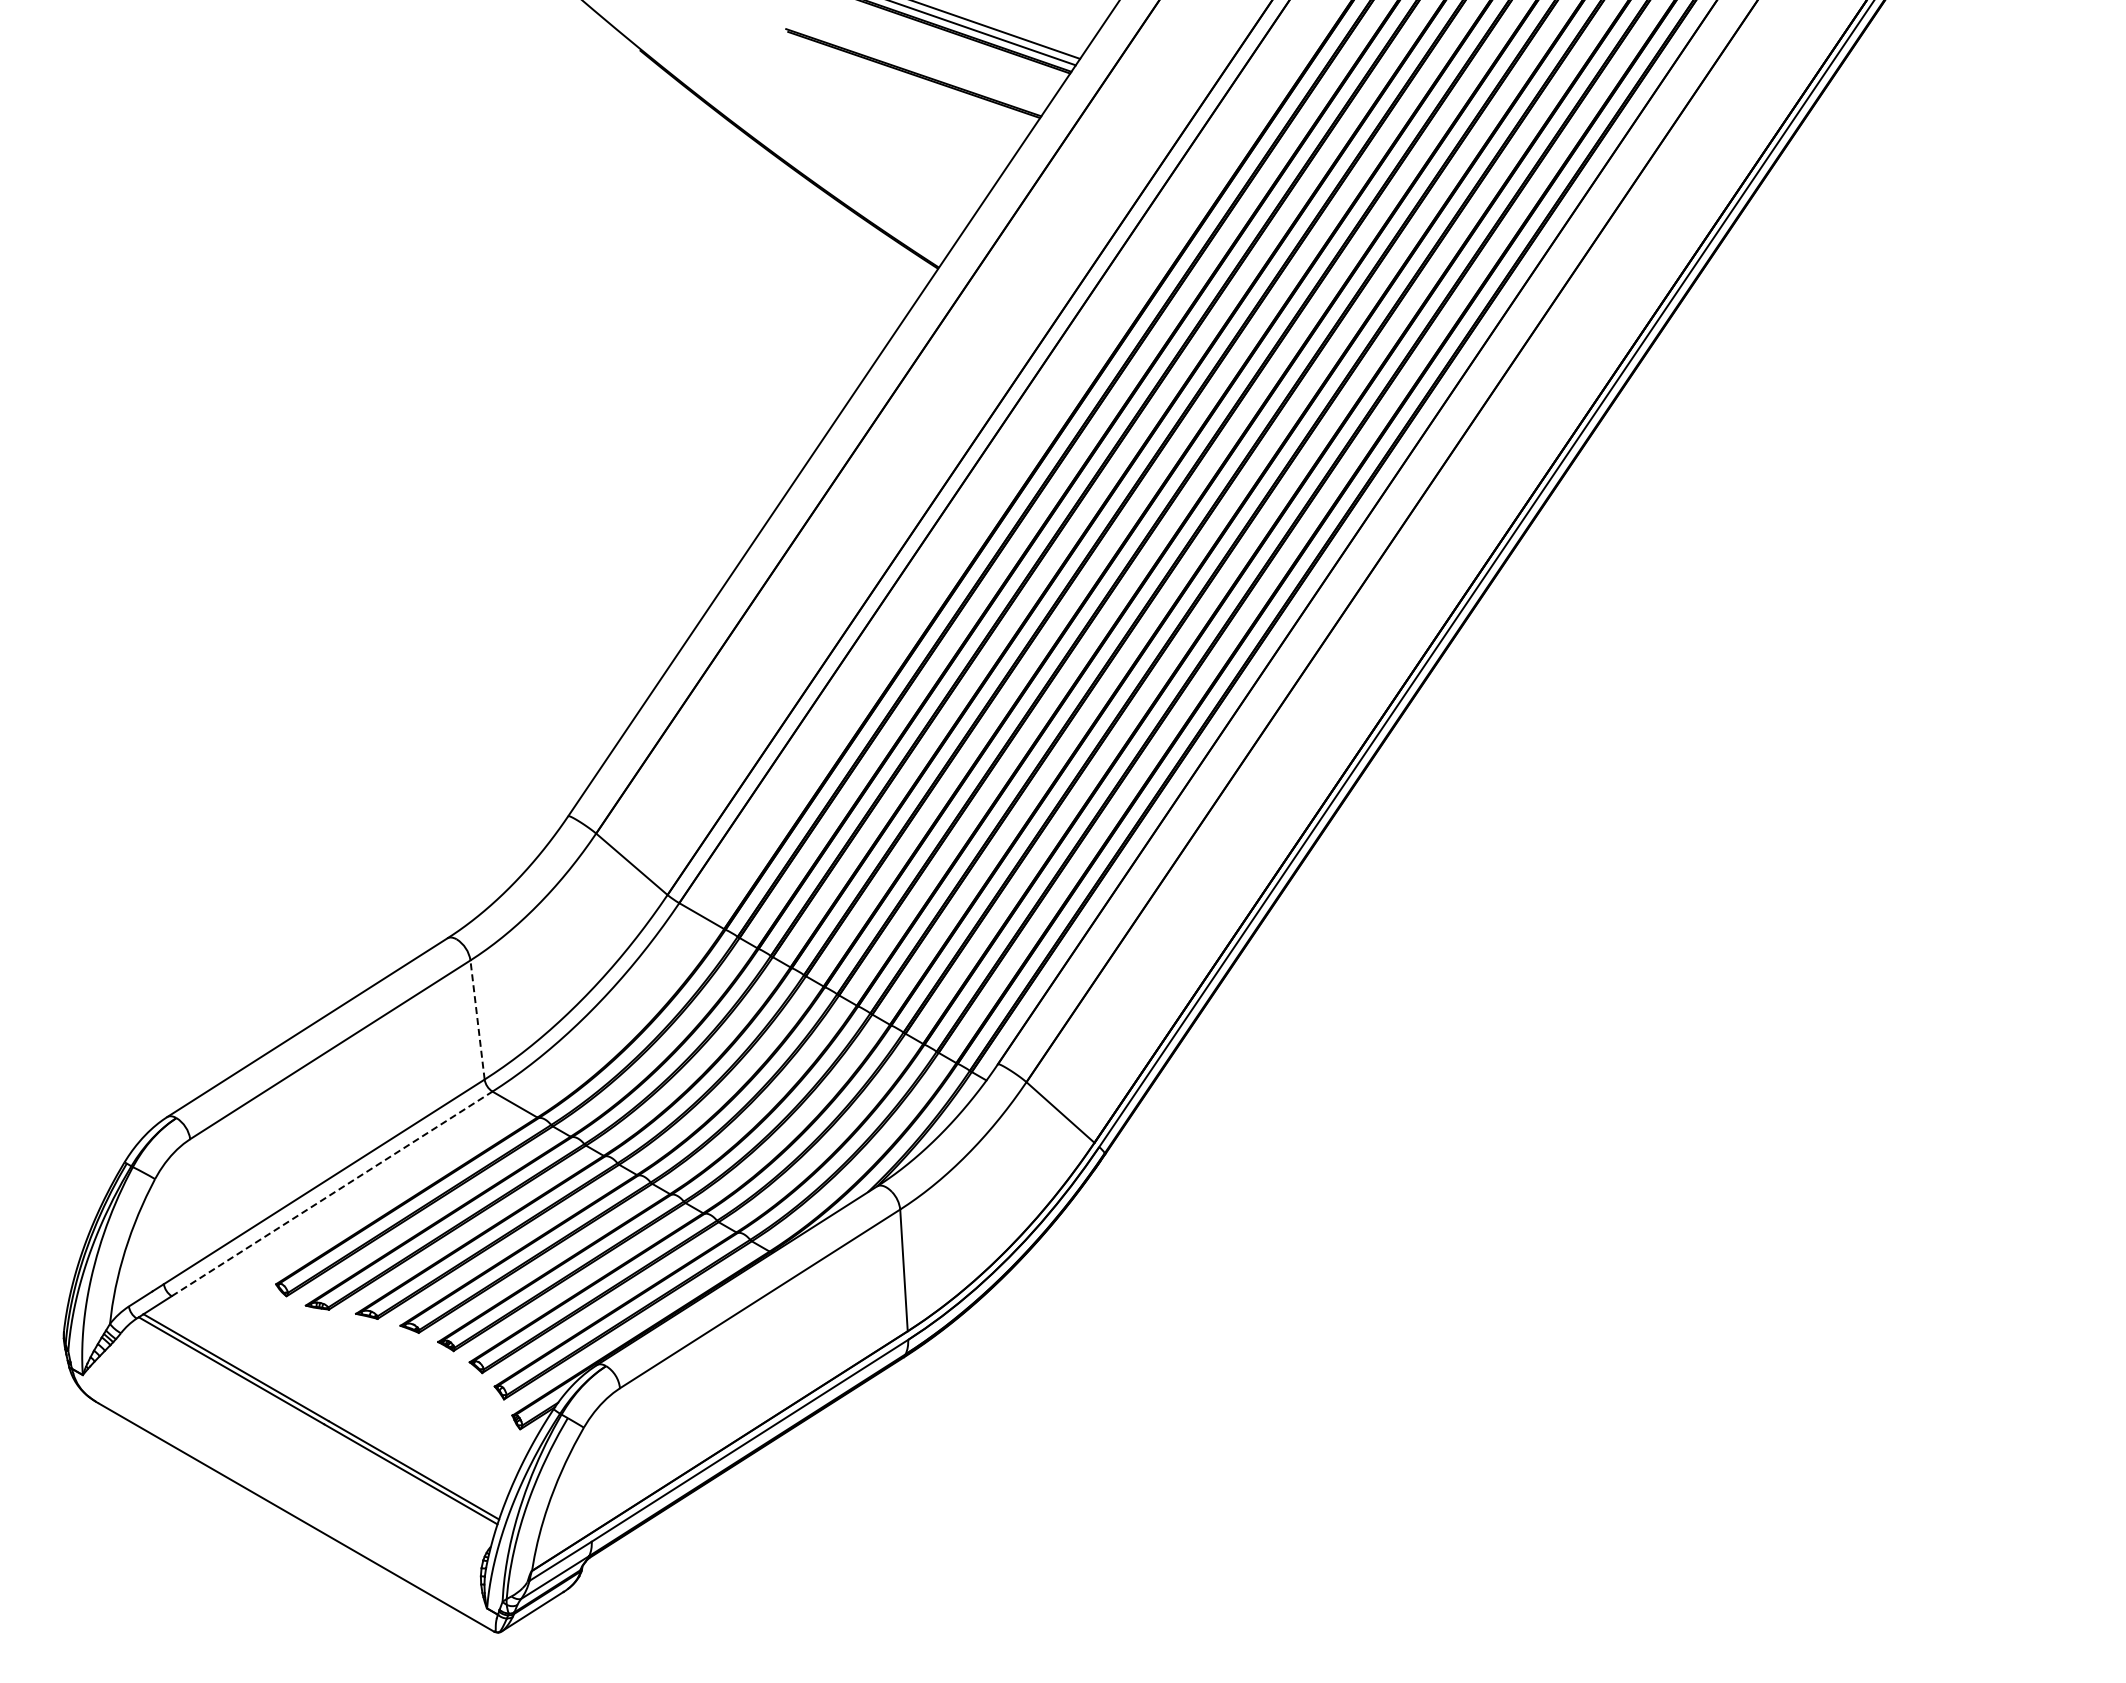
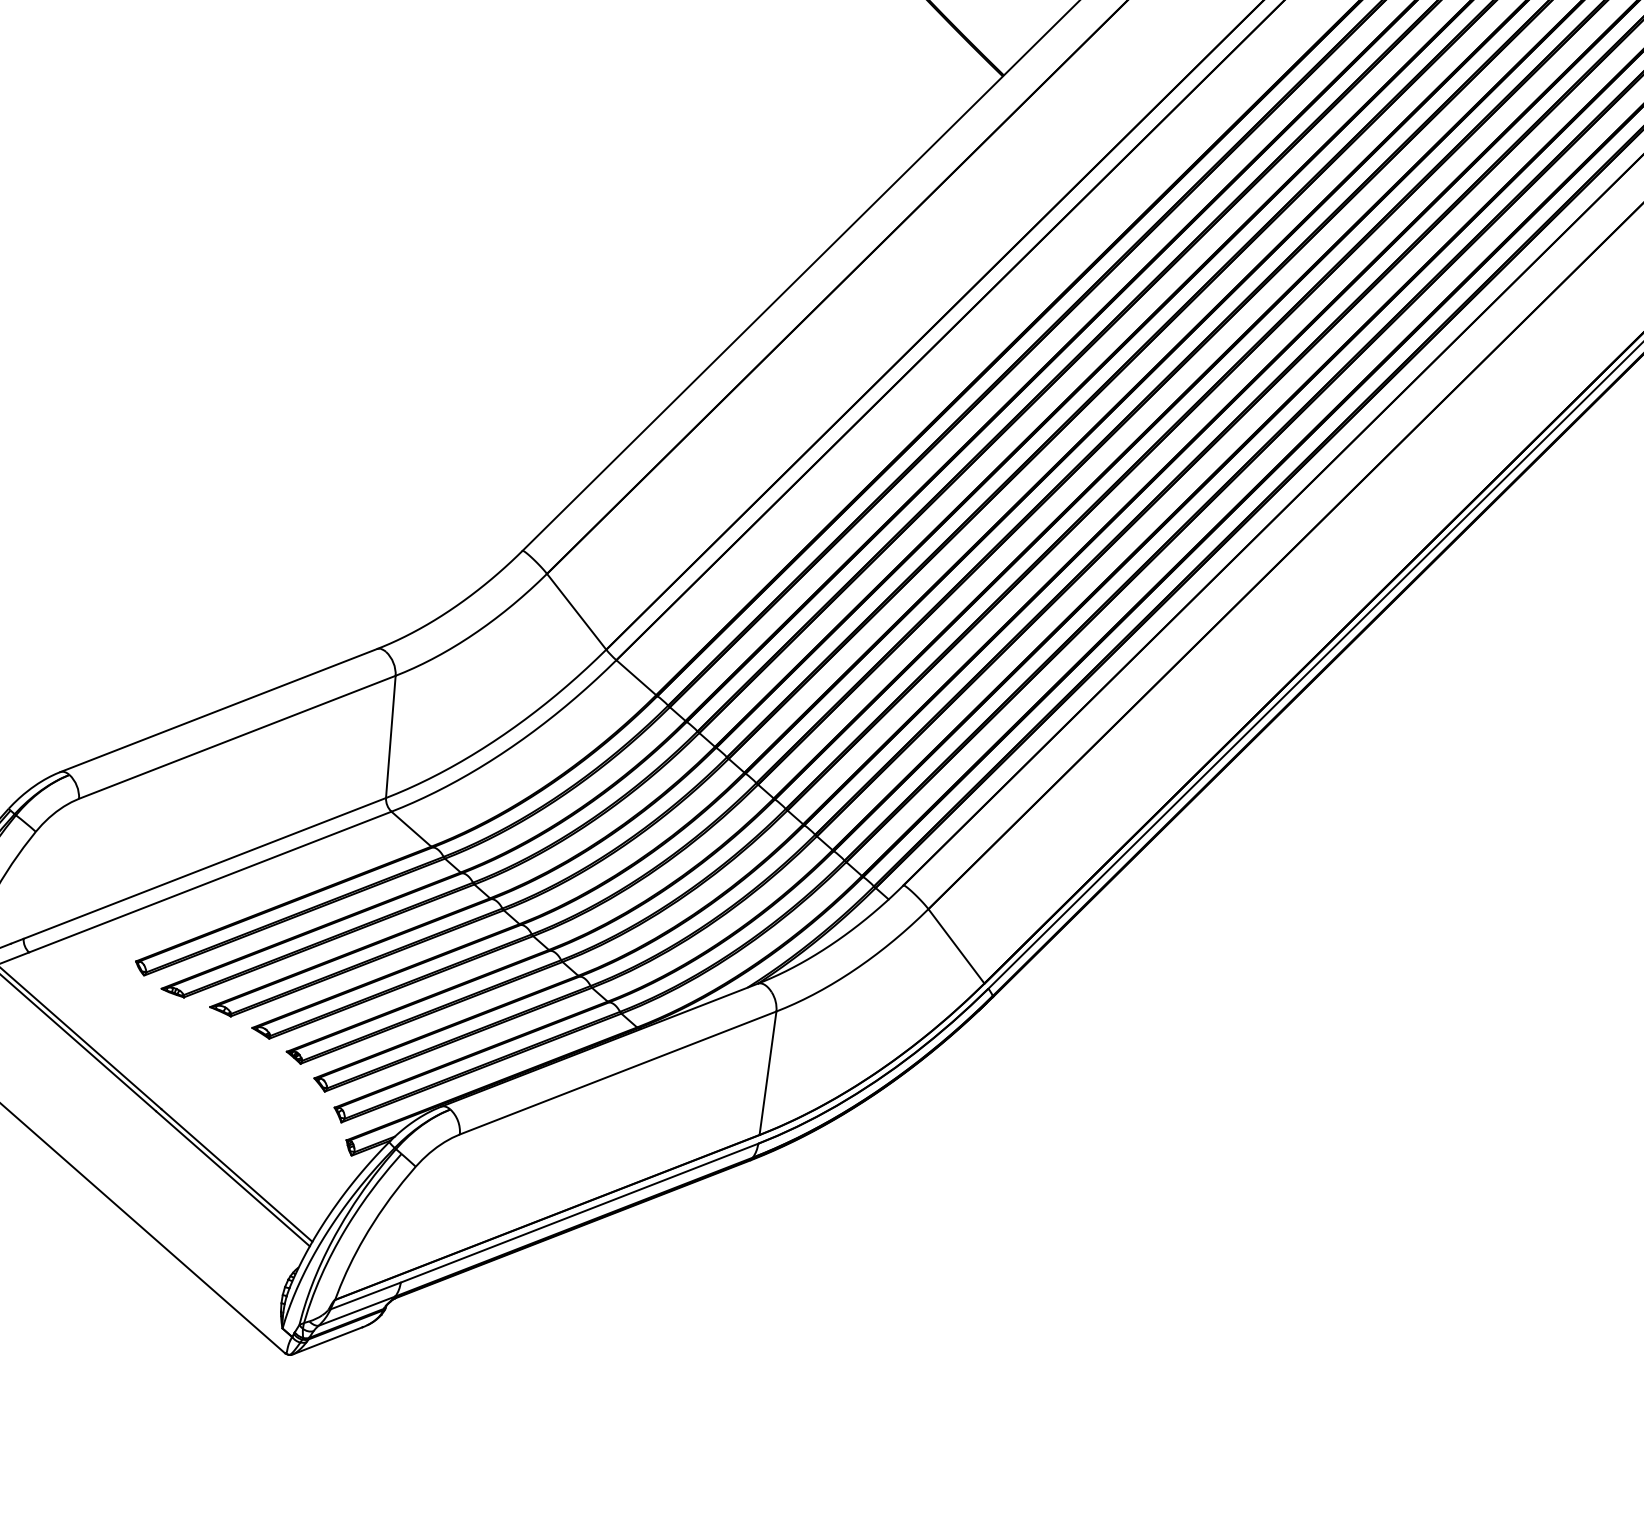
line: (477, 1020) -> (390, 737), dashed -> solid
line: (332, 1193) -> (210, 881), dashed -> solid

